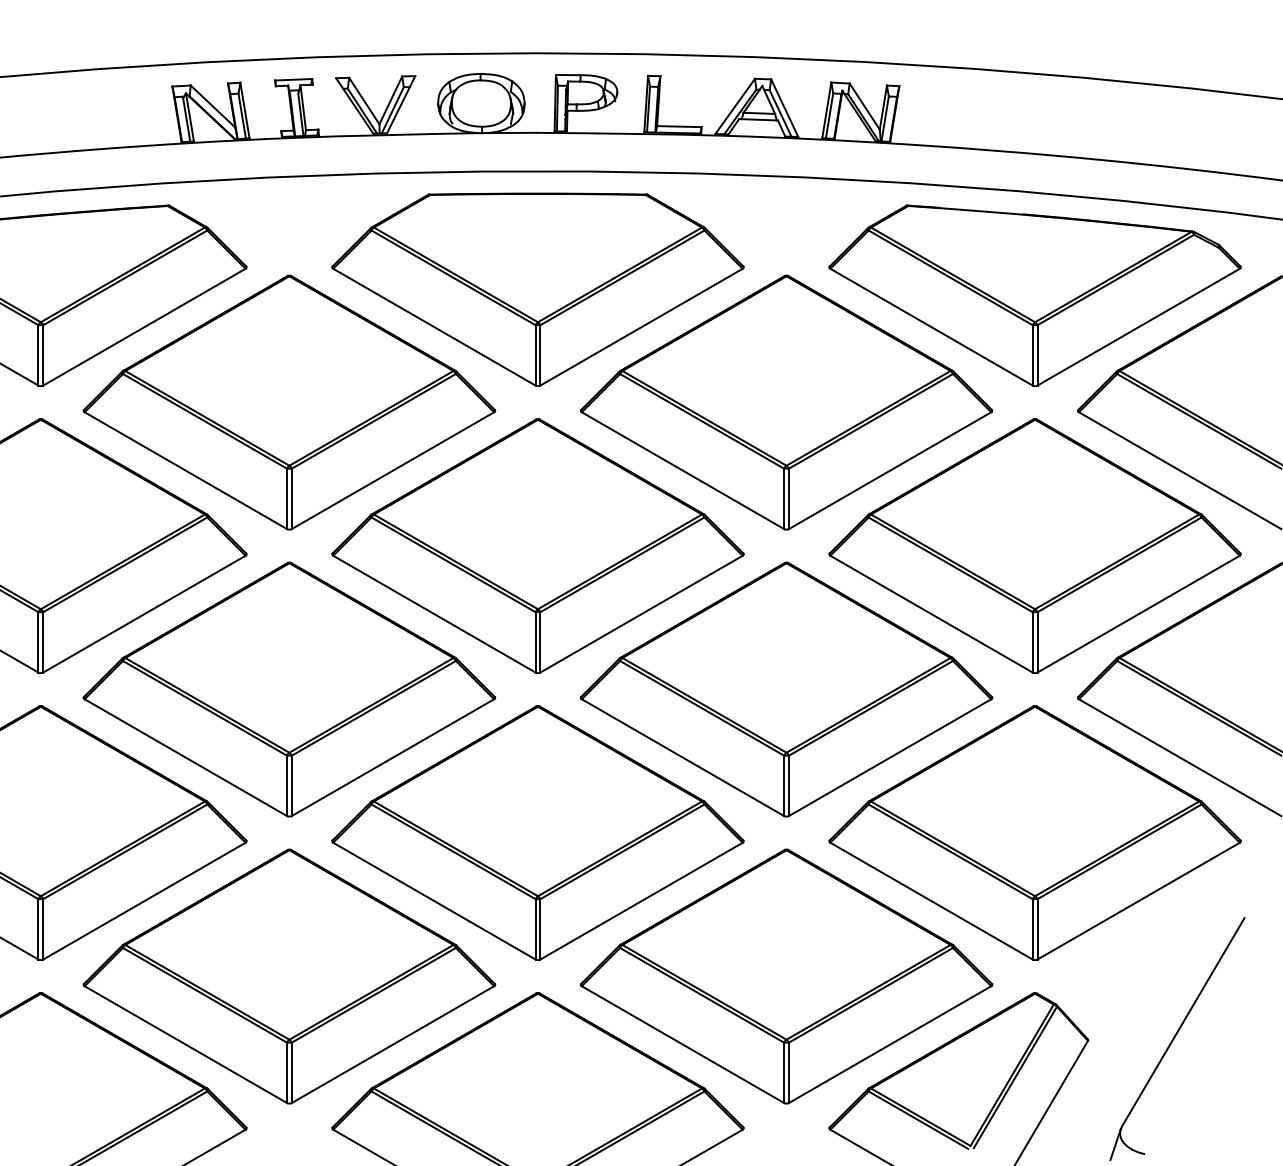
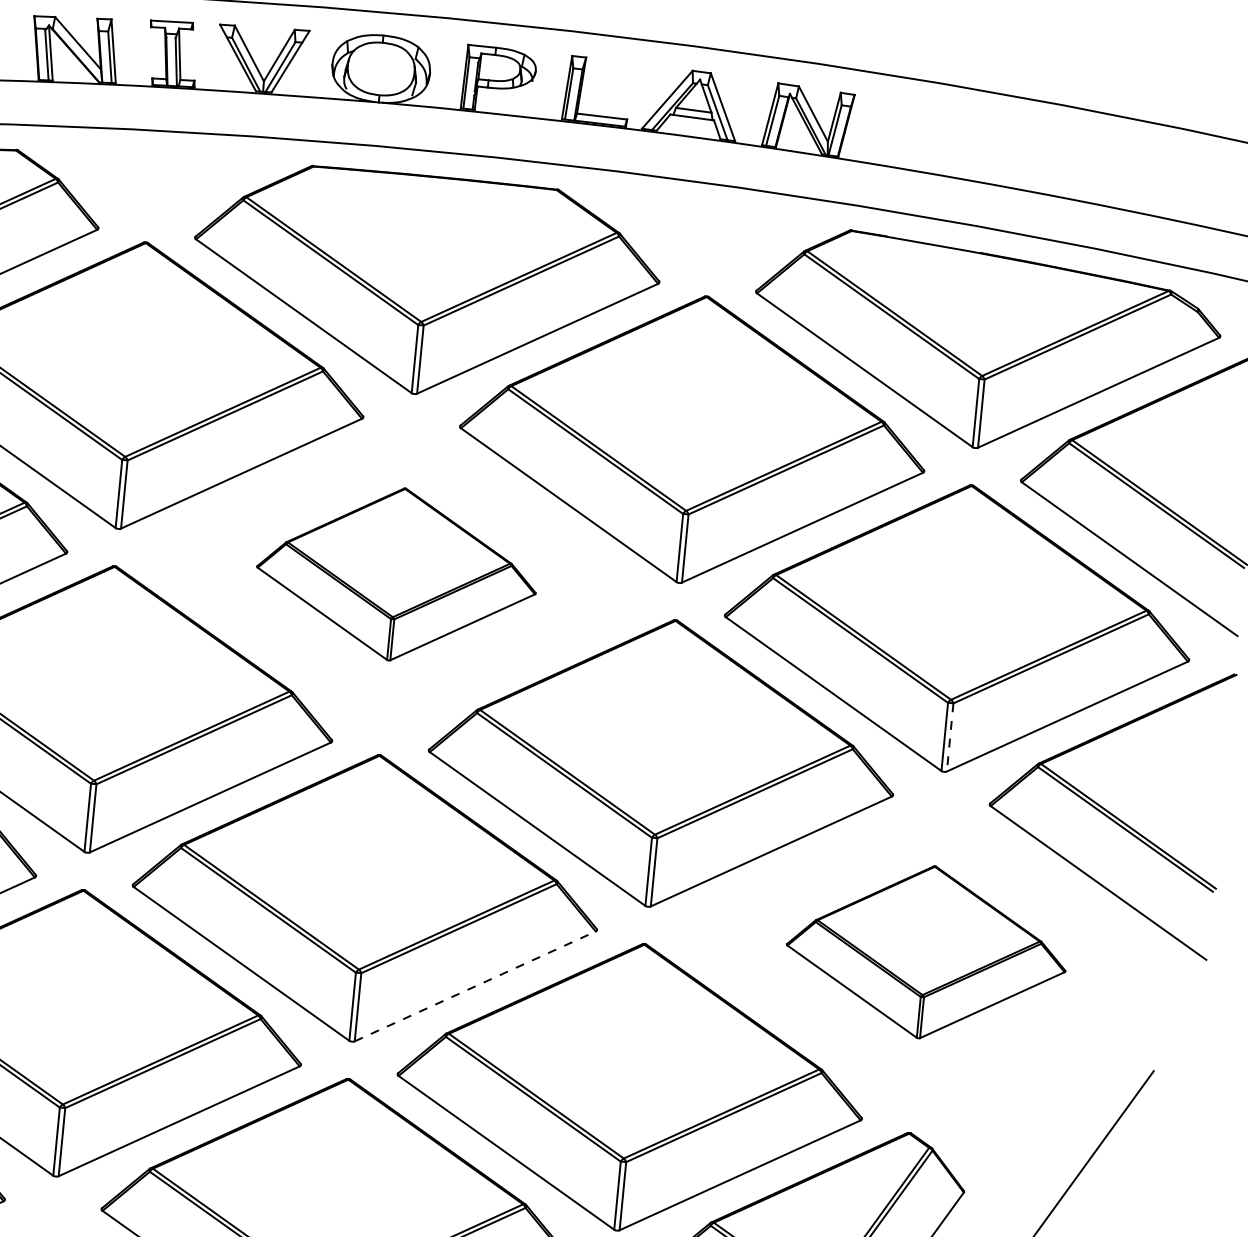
part: (537, 545) -> (396, 573), size x0.6
line: (1037, 642) -> (950, 737), solid -> dashed
part: (1034, 832) -> (926, 951), size x0.6
line: (641, 901) -> (475, 986), solid -> dashed

